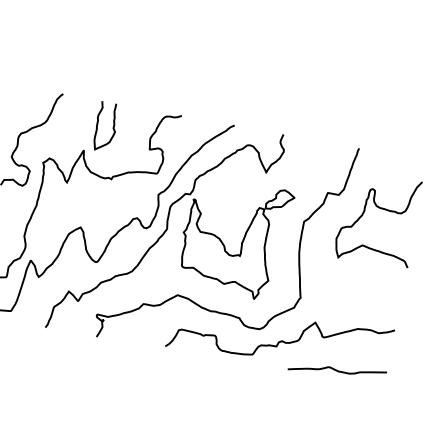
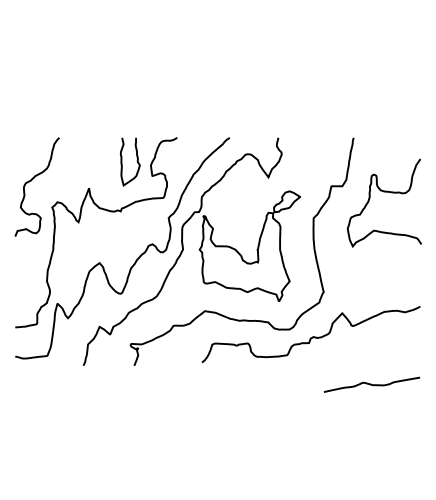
curve: (98, 125) -> (122, 161), moved
curve: (336, 370) -> (371, 384), moved

